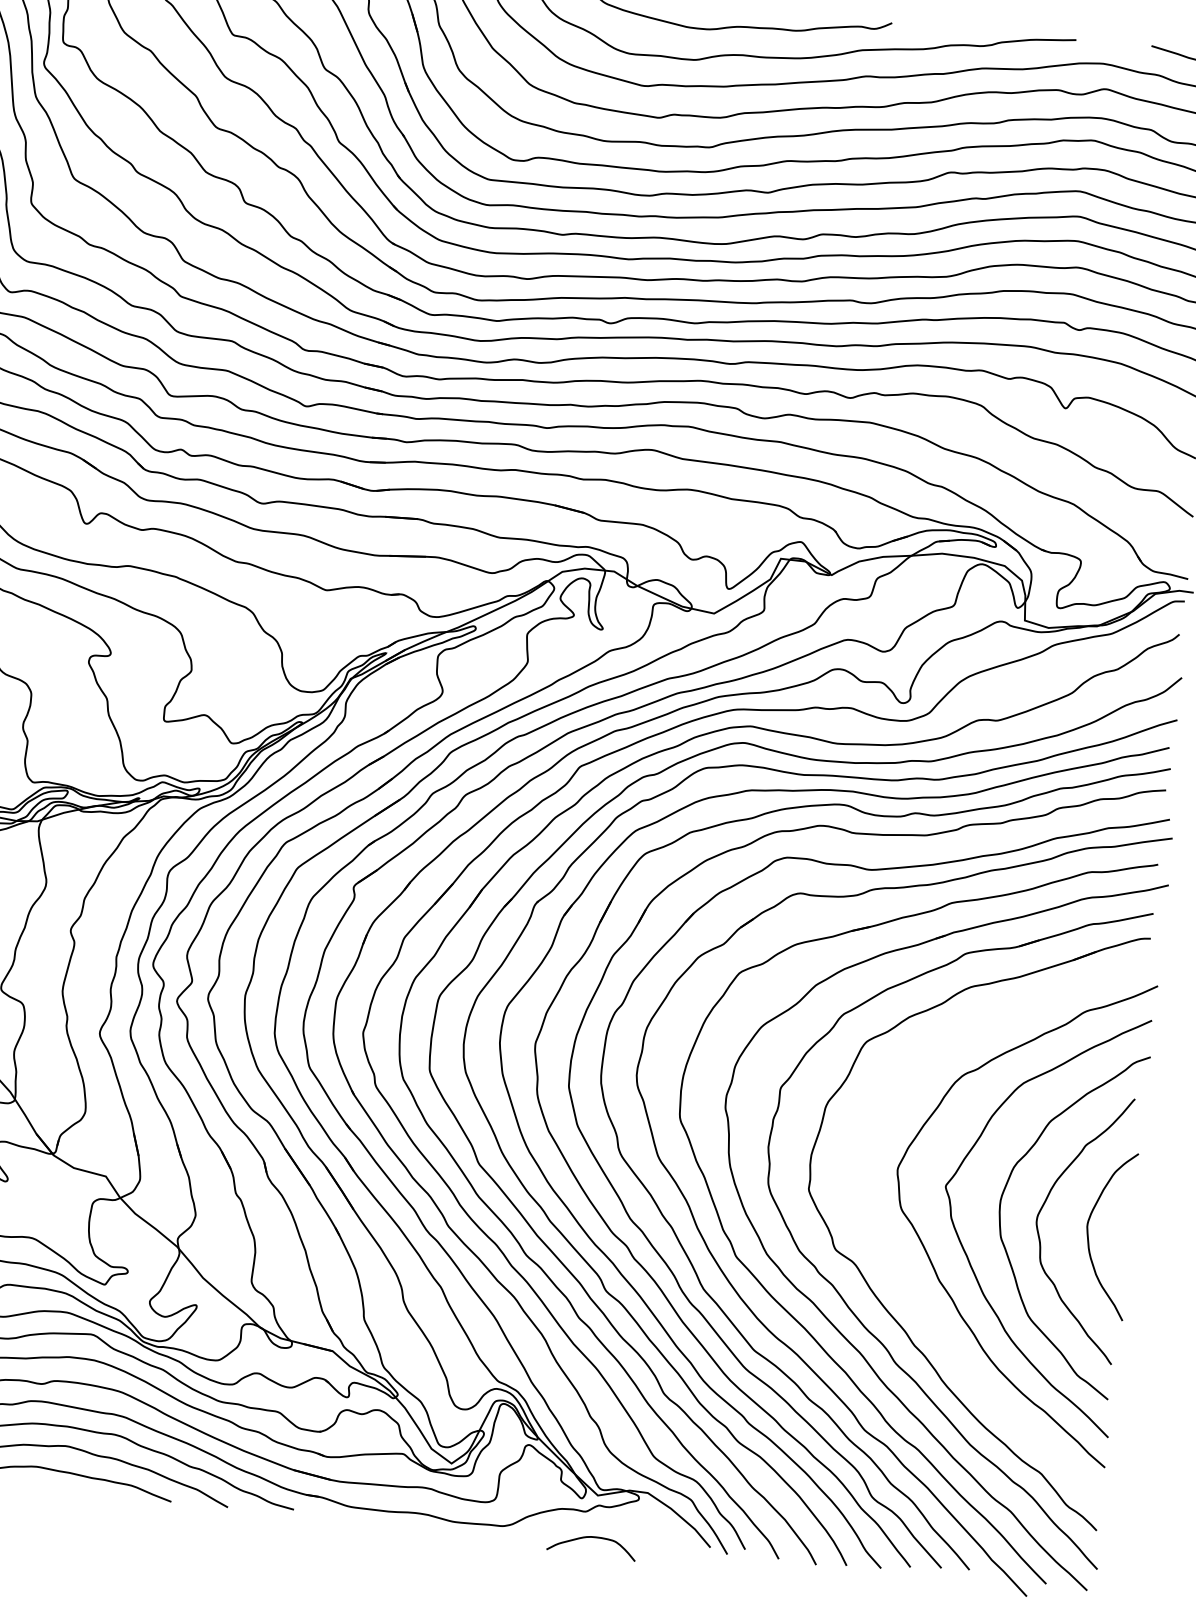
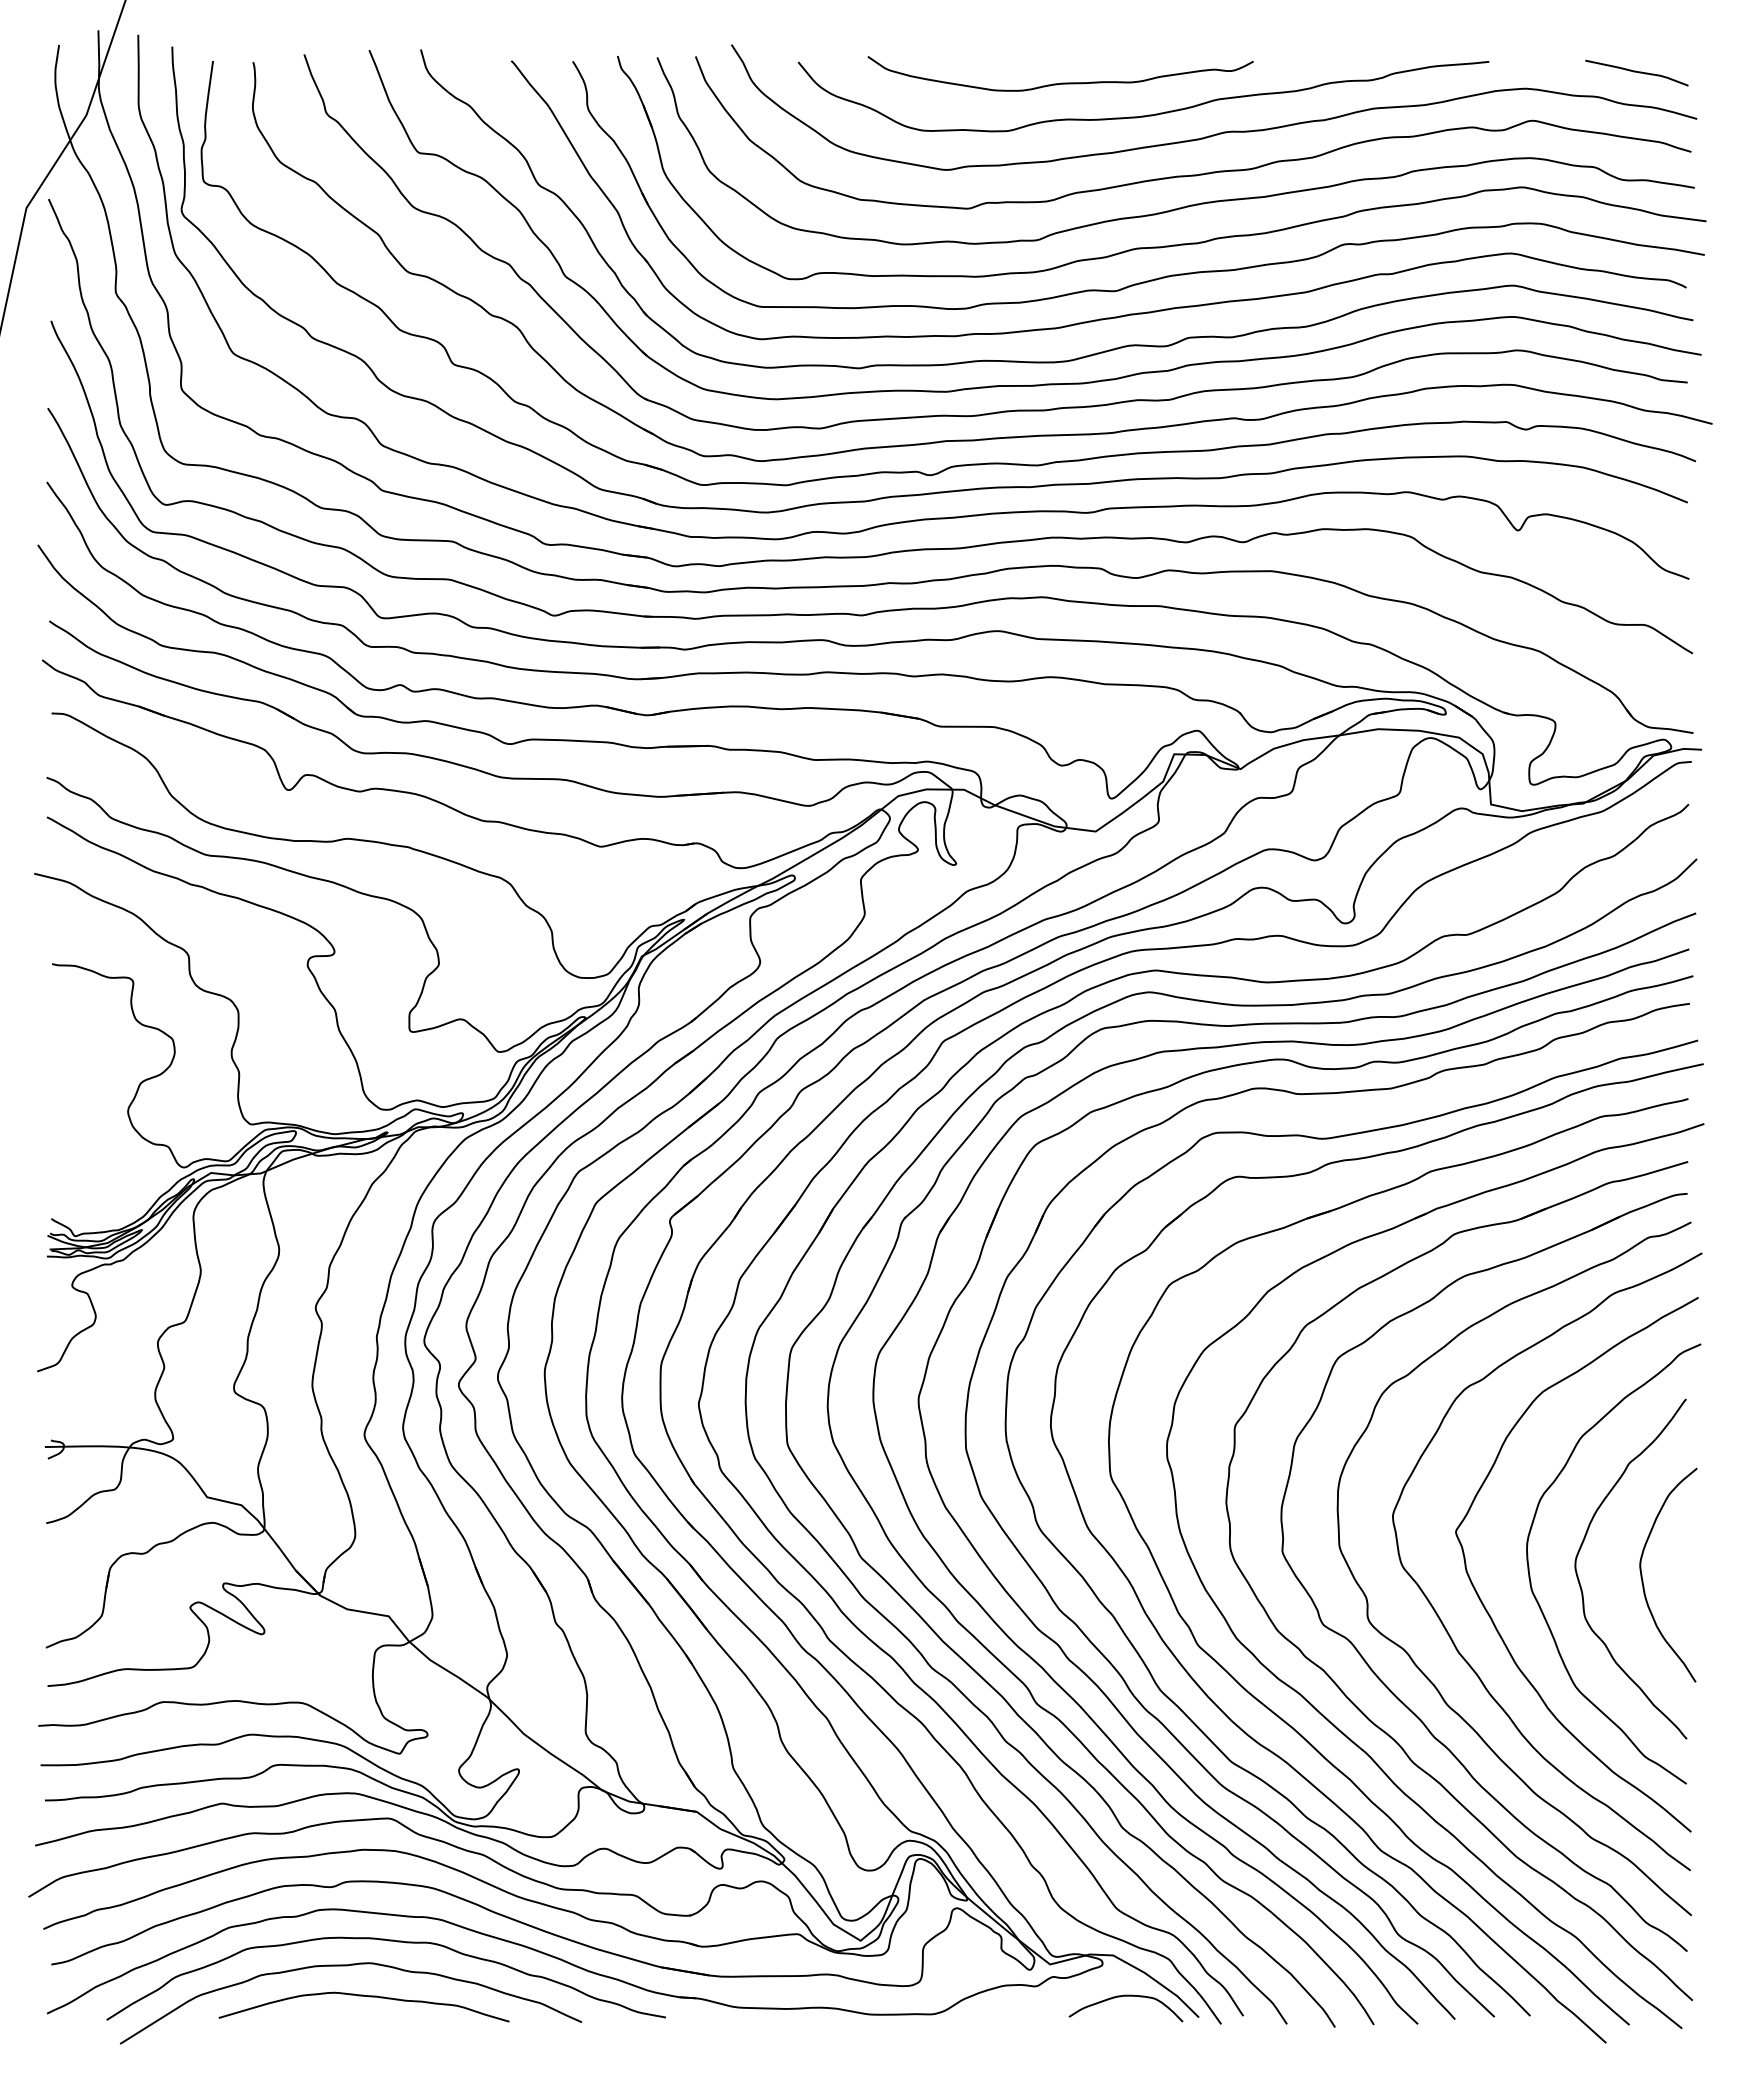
curve: (898, 1275) -> (1406, 1650), added
curve: (592, 1537) -> (1125, 1996), moved

